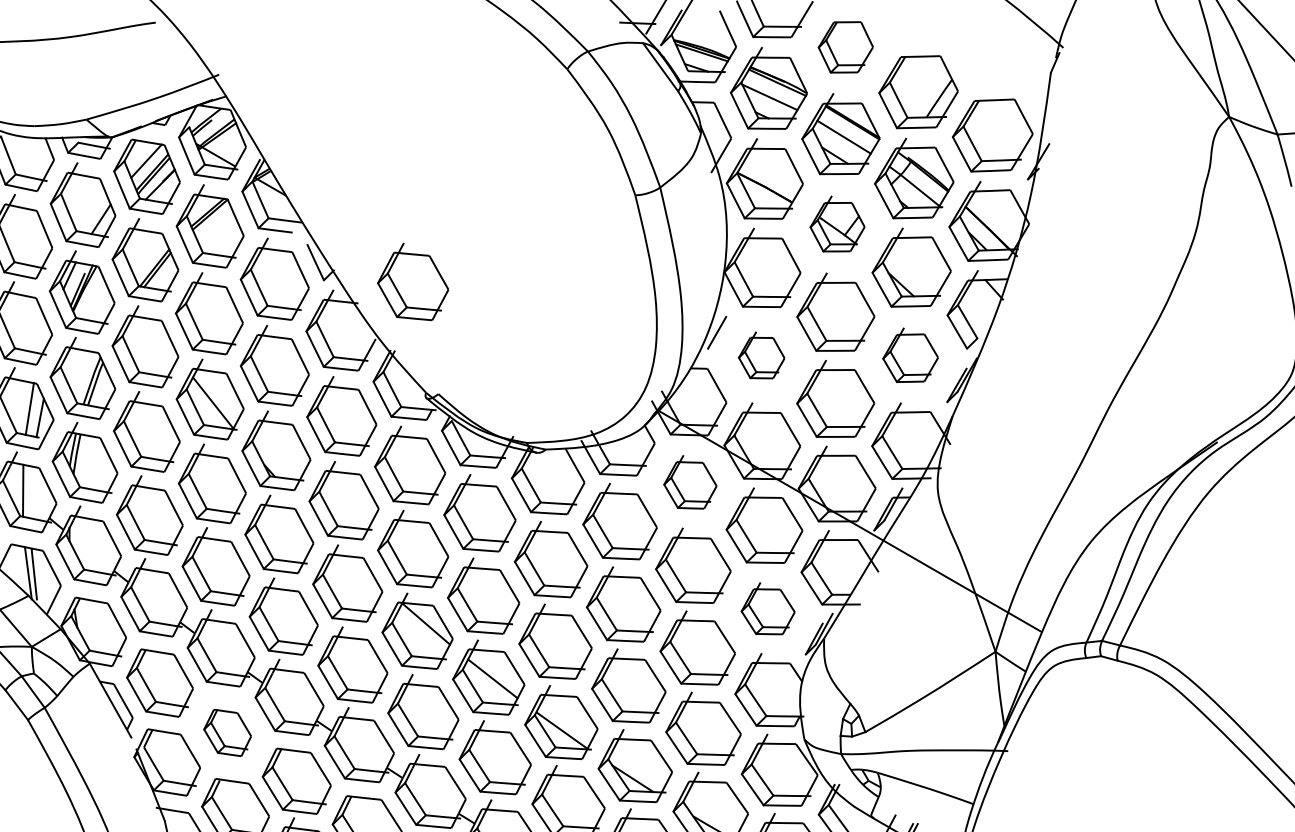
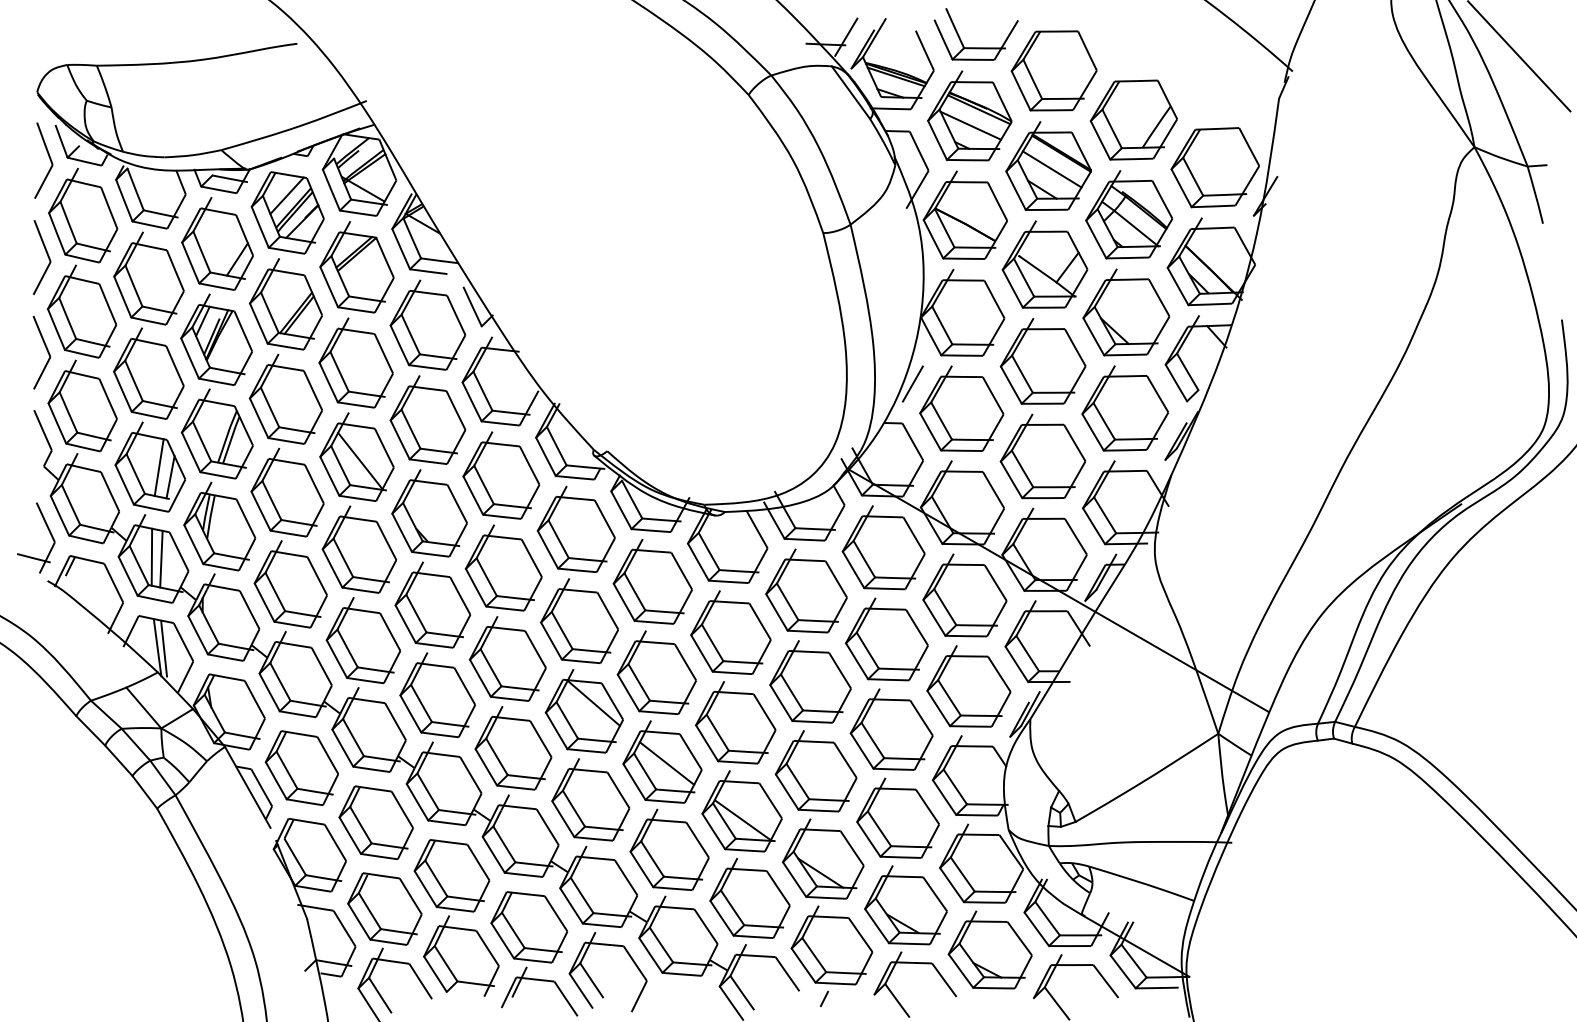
part: (845, 46) -> (1053, 70), size x1.43
part: (837, 223) -> (1044, 264), size x1.43
part: (413, 281) -> (579, 327), removed
part: (761, 355) -> (961, 408), size x1.67
part: (910, 355) -> (1124, 408), size x1.43
part: (690, 481) -> (883, 547), size x1.43
line: (31, 491) -> (161, 558), added
part: (767, 608) -> (968, 686), size x1.43
part: (227, 732) -> (375, 822), size x1.43

